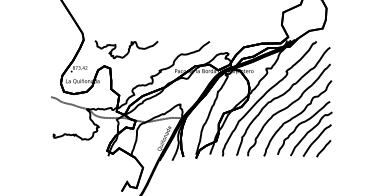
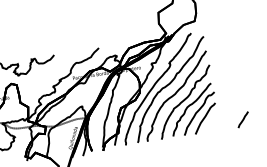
line: (323, 148) -> (243, 119), moved

